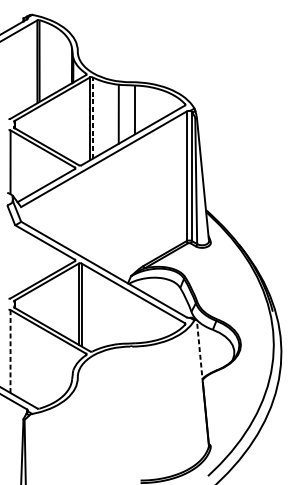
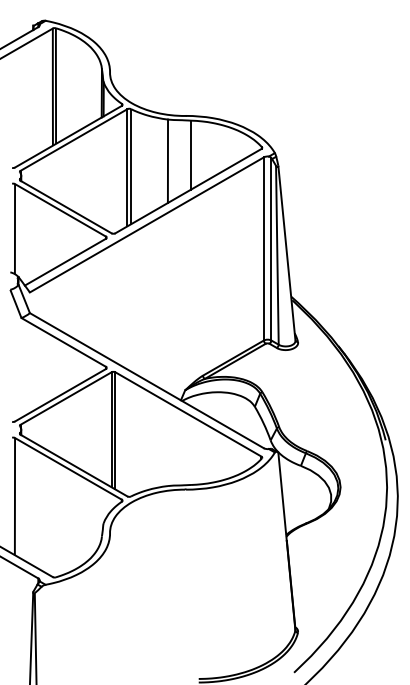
line: (92, 117) -> (131, 166), dashed -> solid
line: (10, 350) -> (14, 495), dashed -> solid
line: (199, 351) -> (282, 496), dashed -> solid

